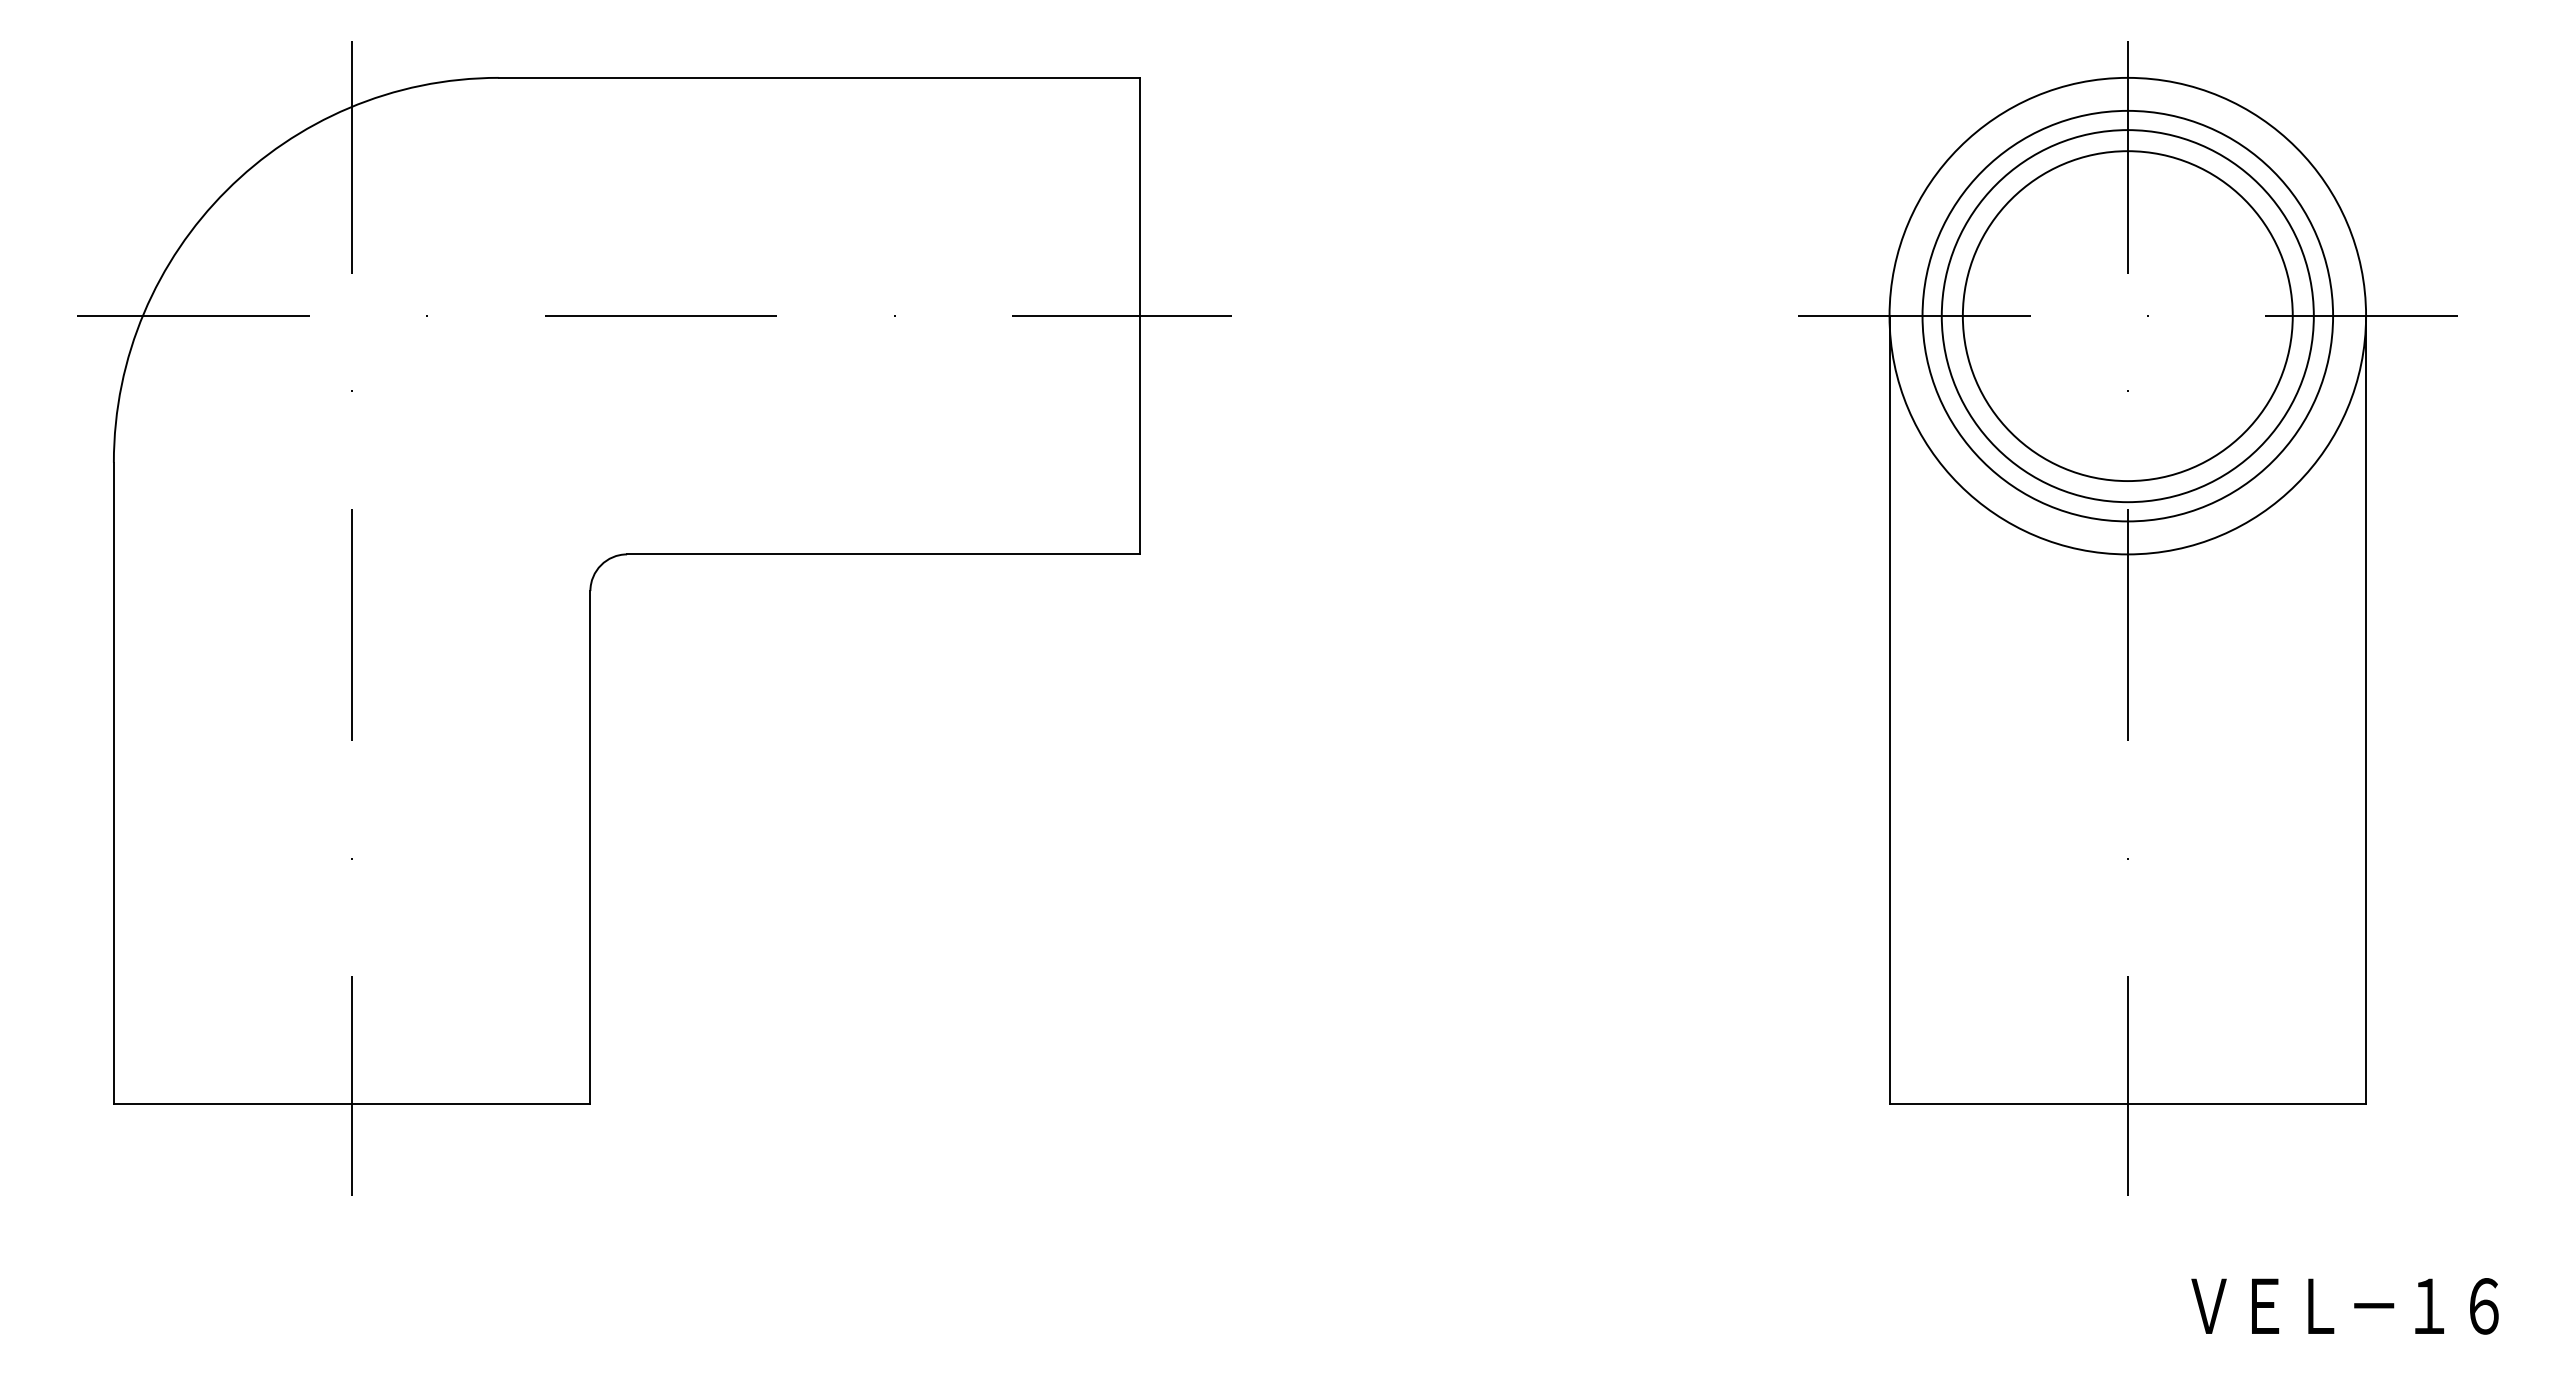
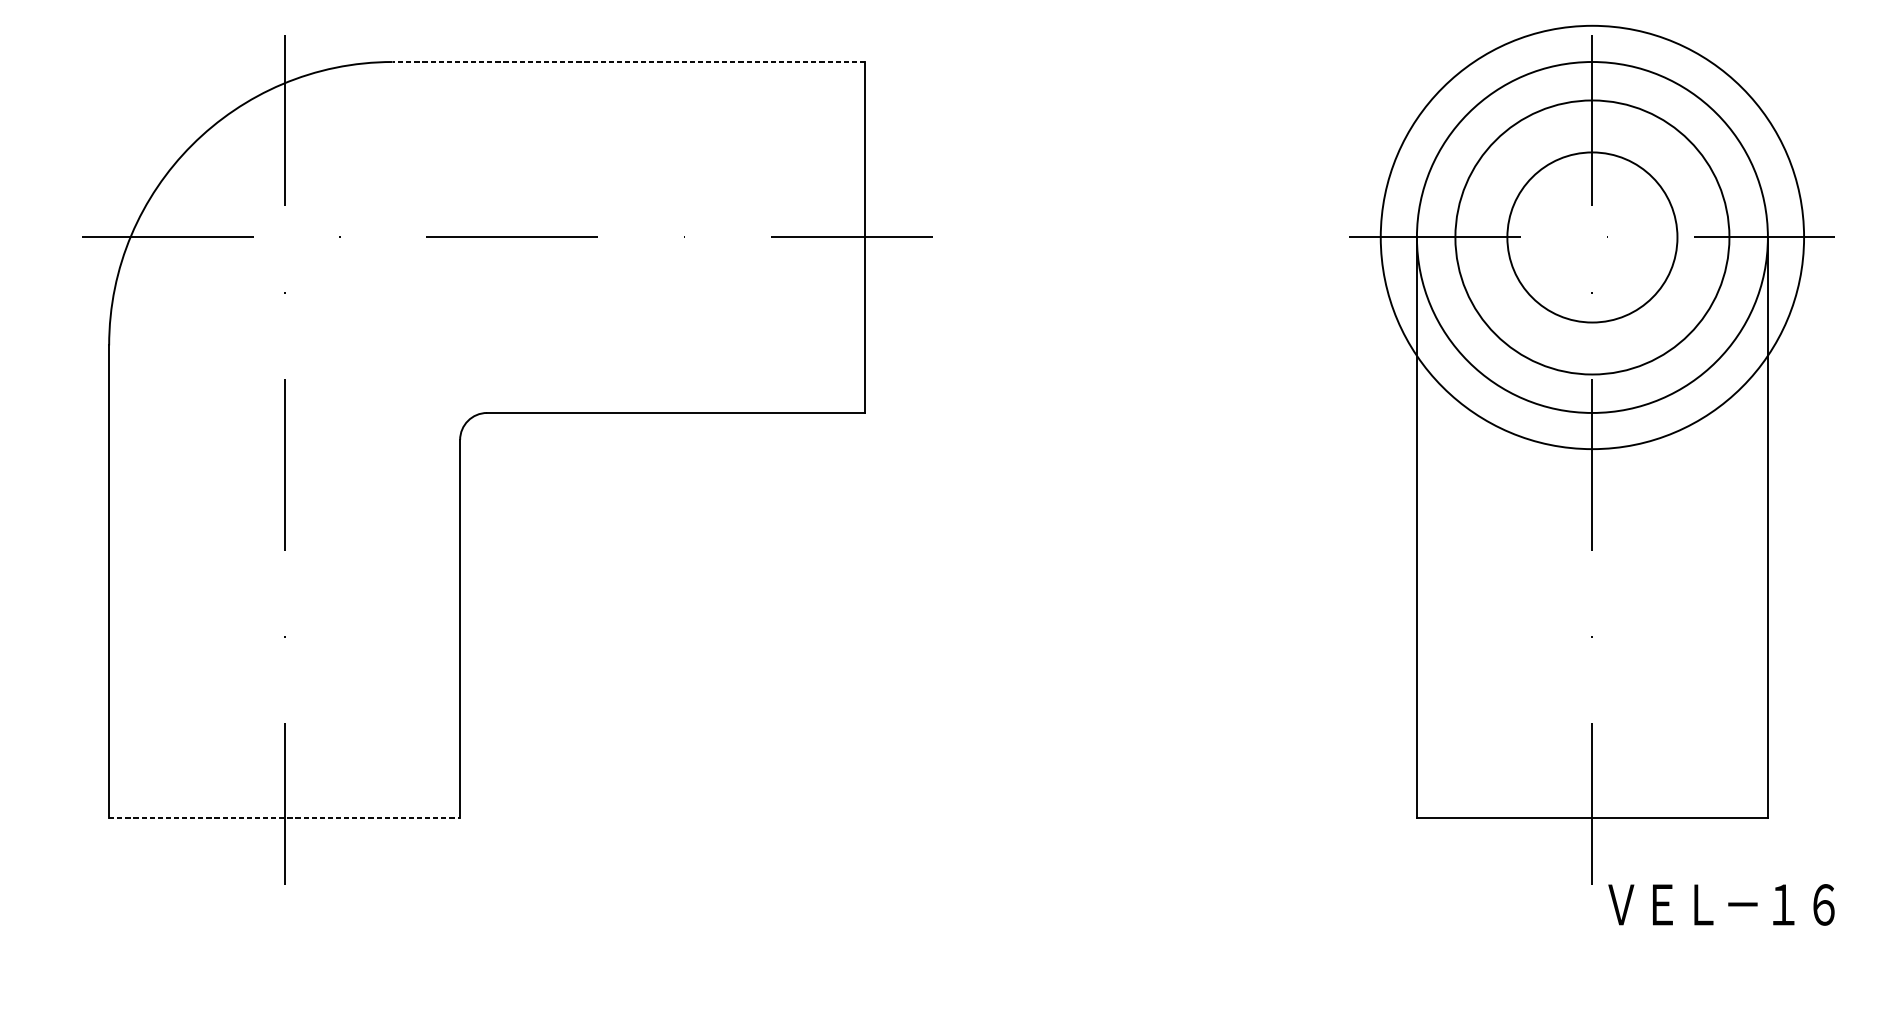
line: (819, 77) -> (628, 61), solid -> dashed
circle: (2127, 315) -> (1592, 237), size x1.4
circle: (2127, 316) -> (1592, 237), size x0.7
line: (352, 1104) -> (284, 818), solid -> dashed
text: (2344, 1306) -> (1721, 905), moved

